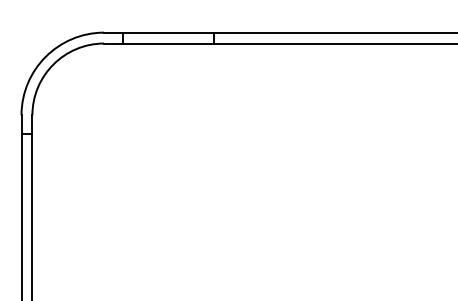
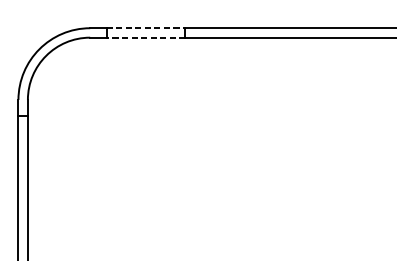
line: (168, 32) -> (145, 28), solid -> dashed
line: (167, 43) -> (145, 37), solid -> dashed

